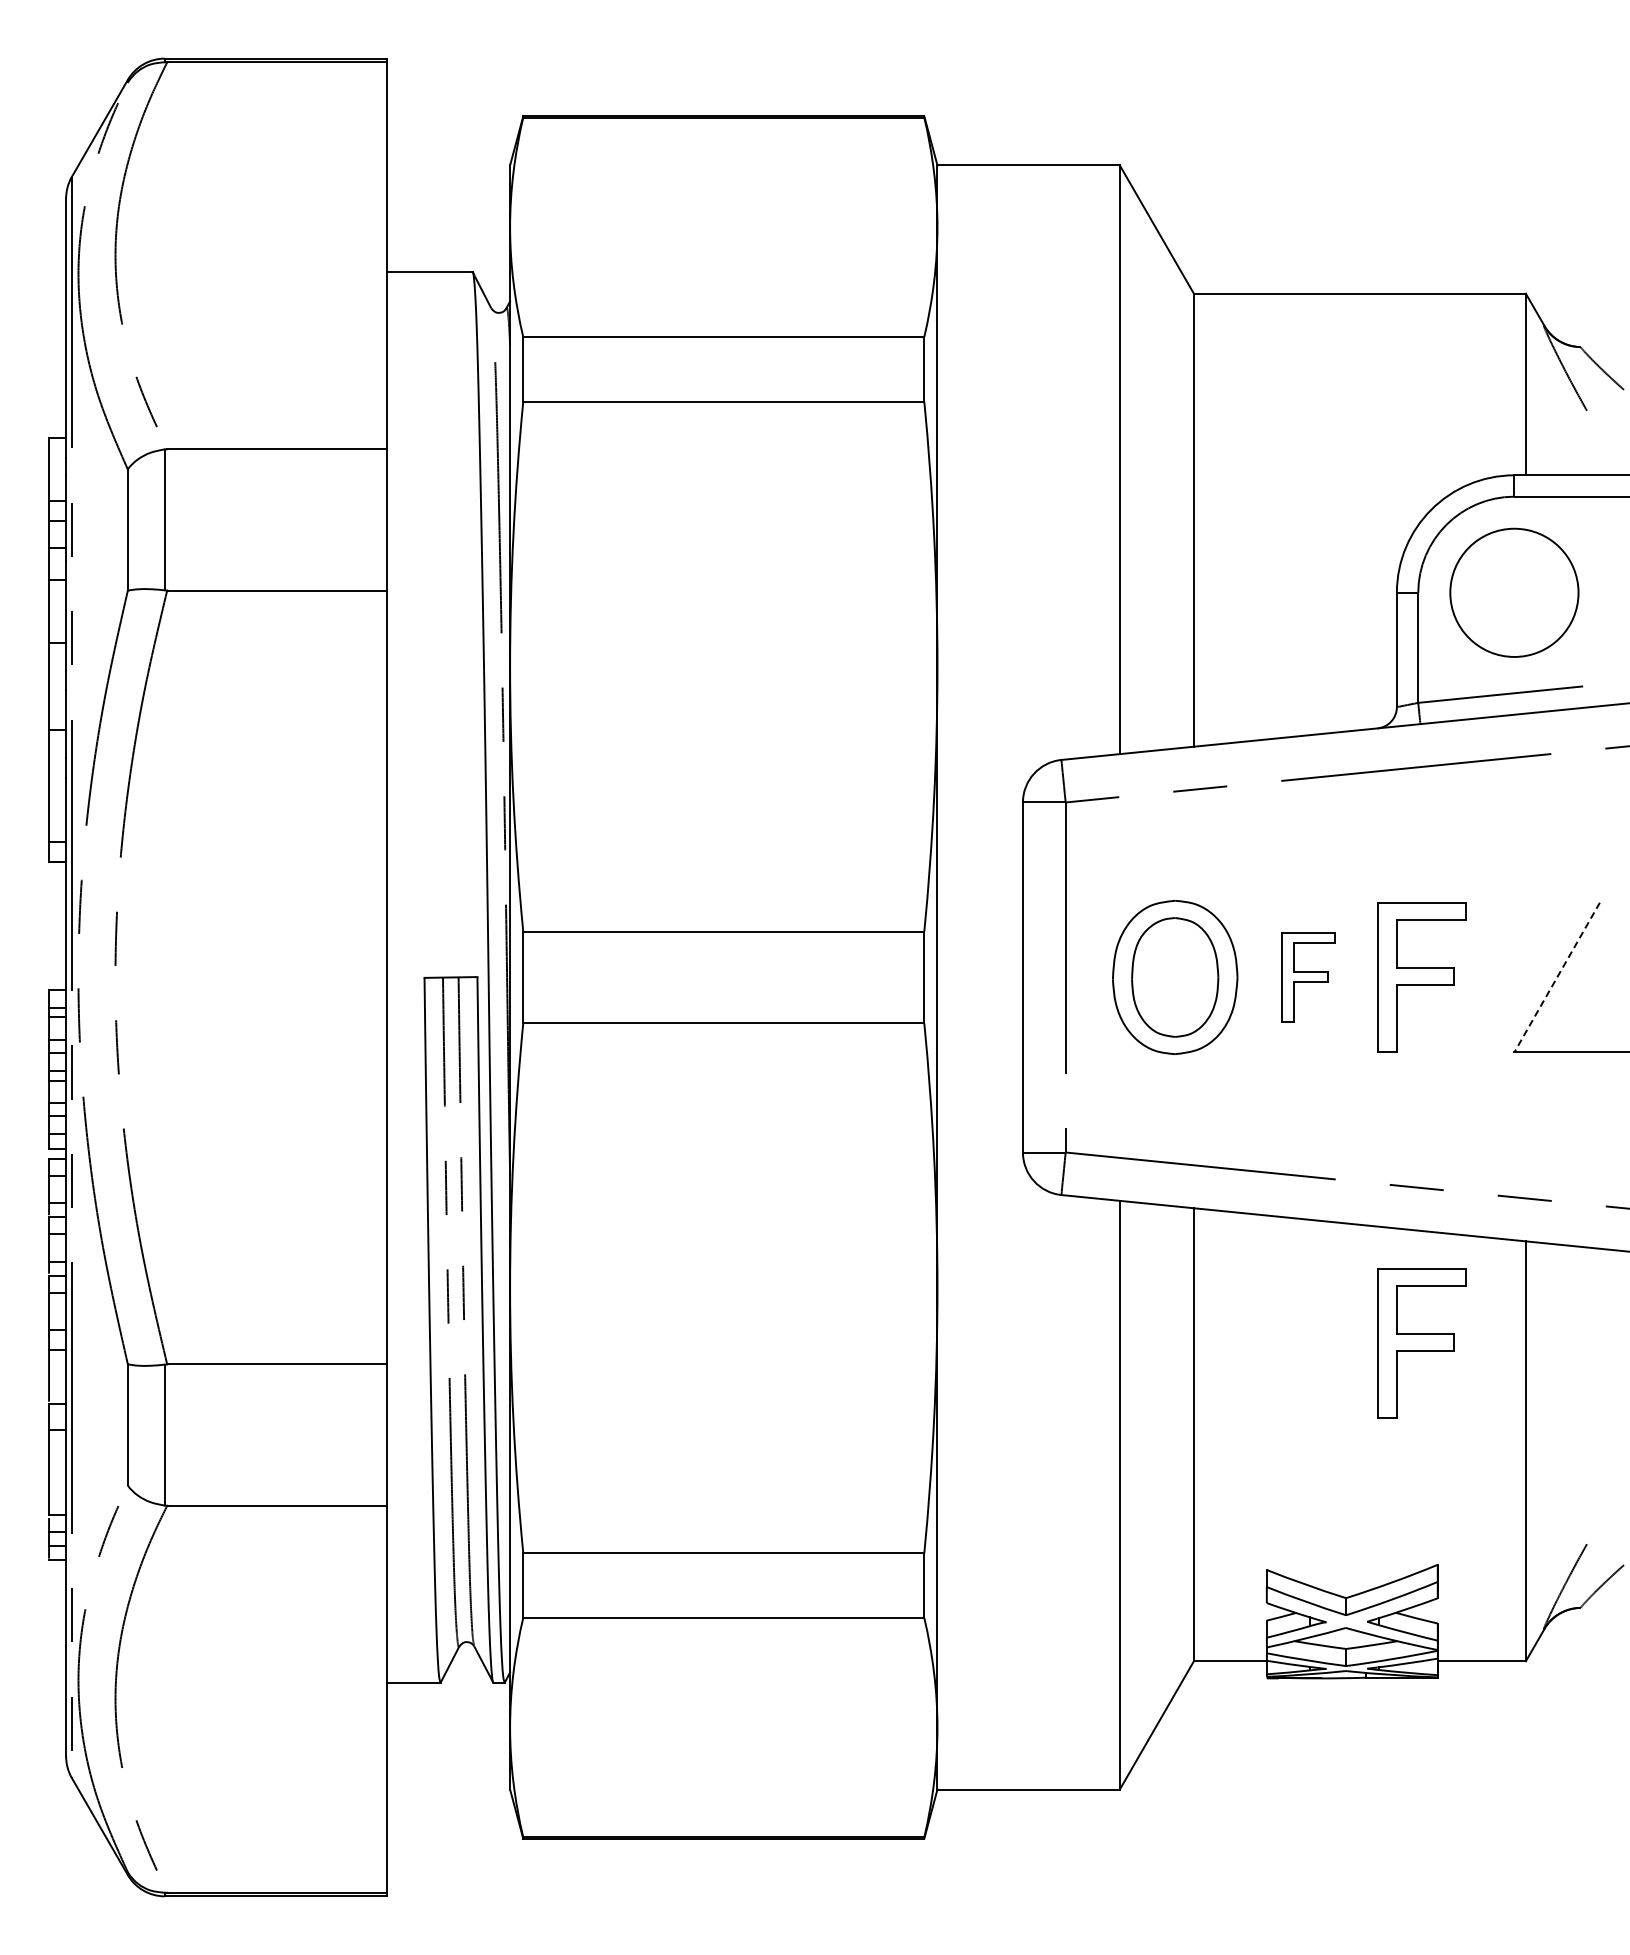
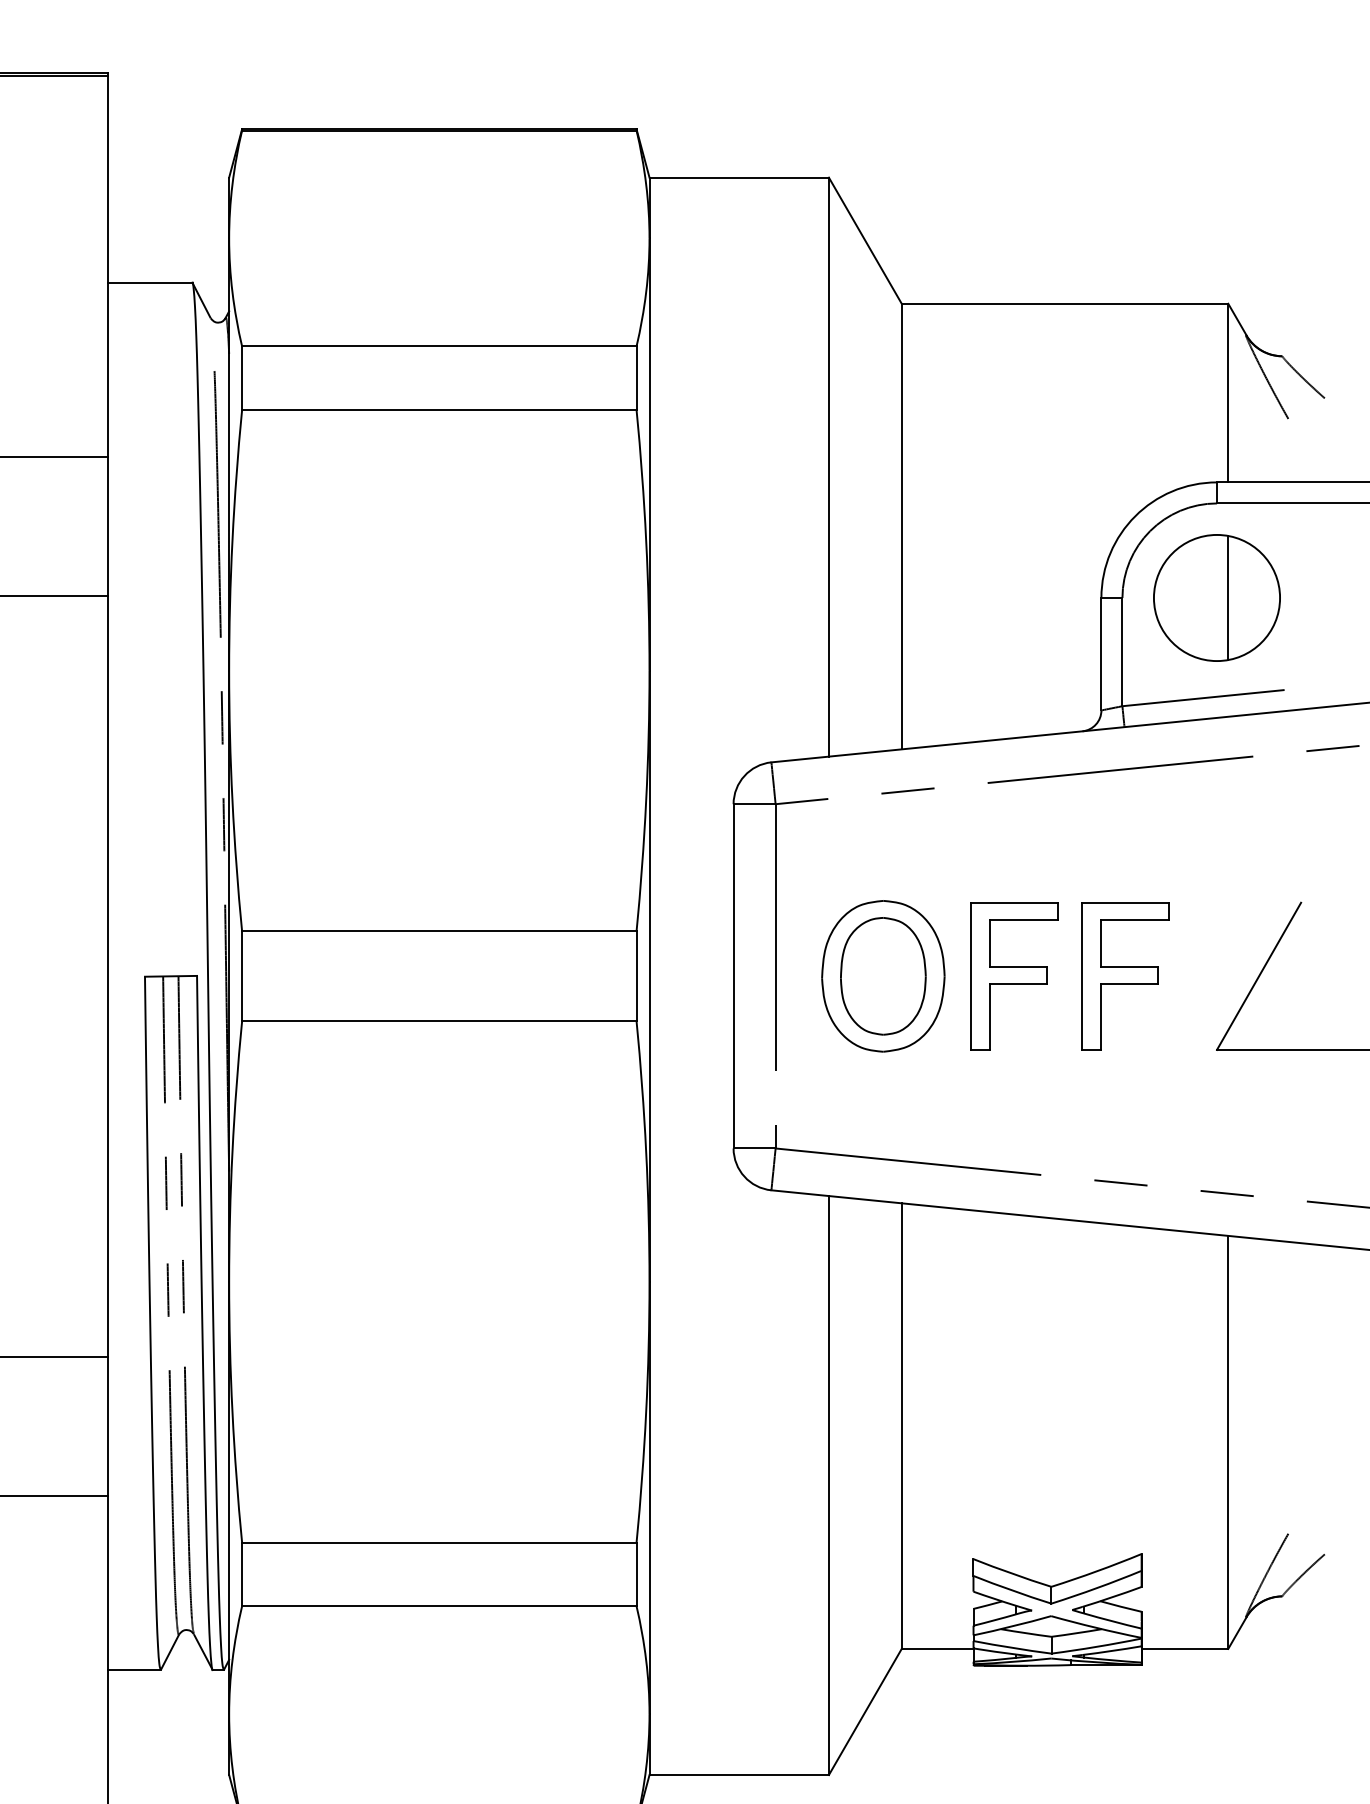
line: (1525, 592) -> (1227, 597), added
part: (1308, 977) -> (1014, 976), size x1.67
line: (1556, 977) -> (1258, 976), dashed -> solid
part: (1421, 1343) -> (1125, 1336), removed

